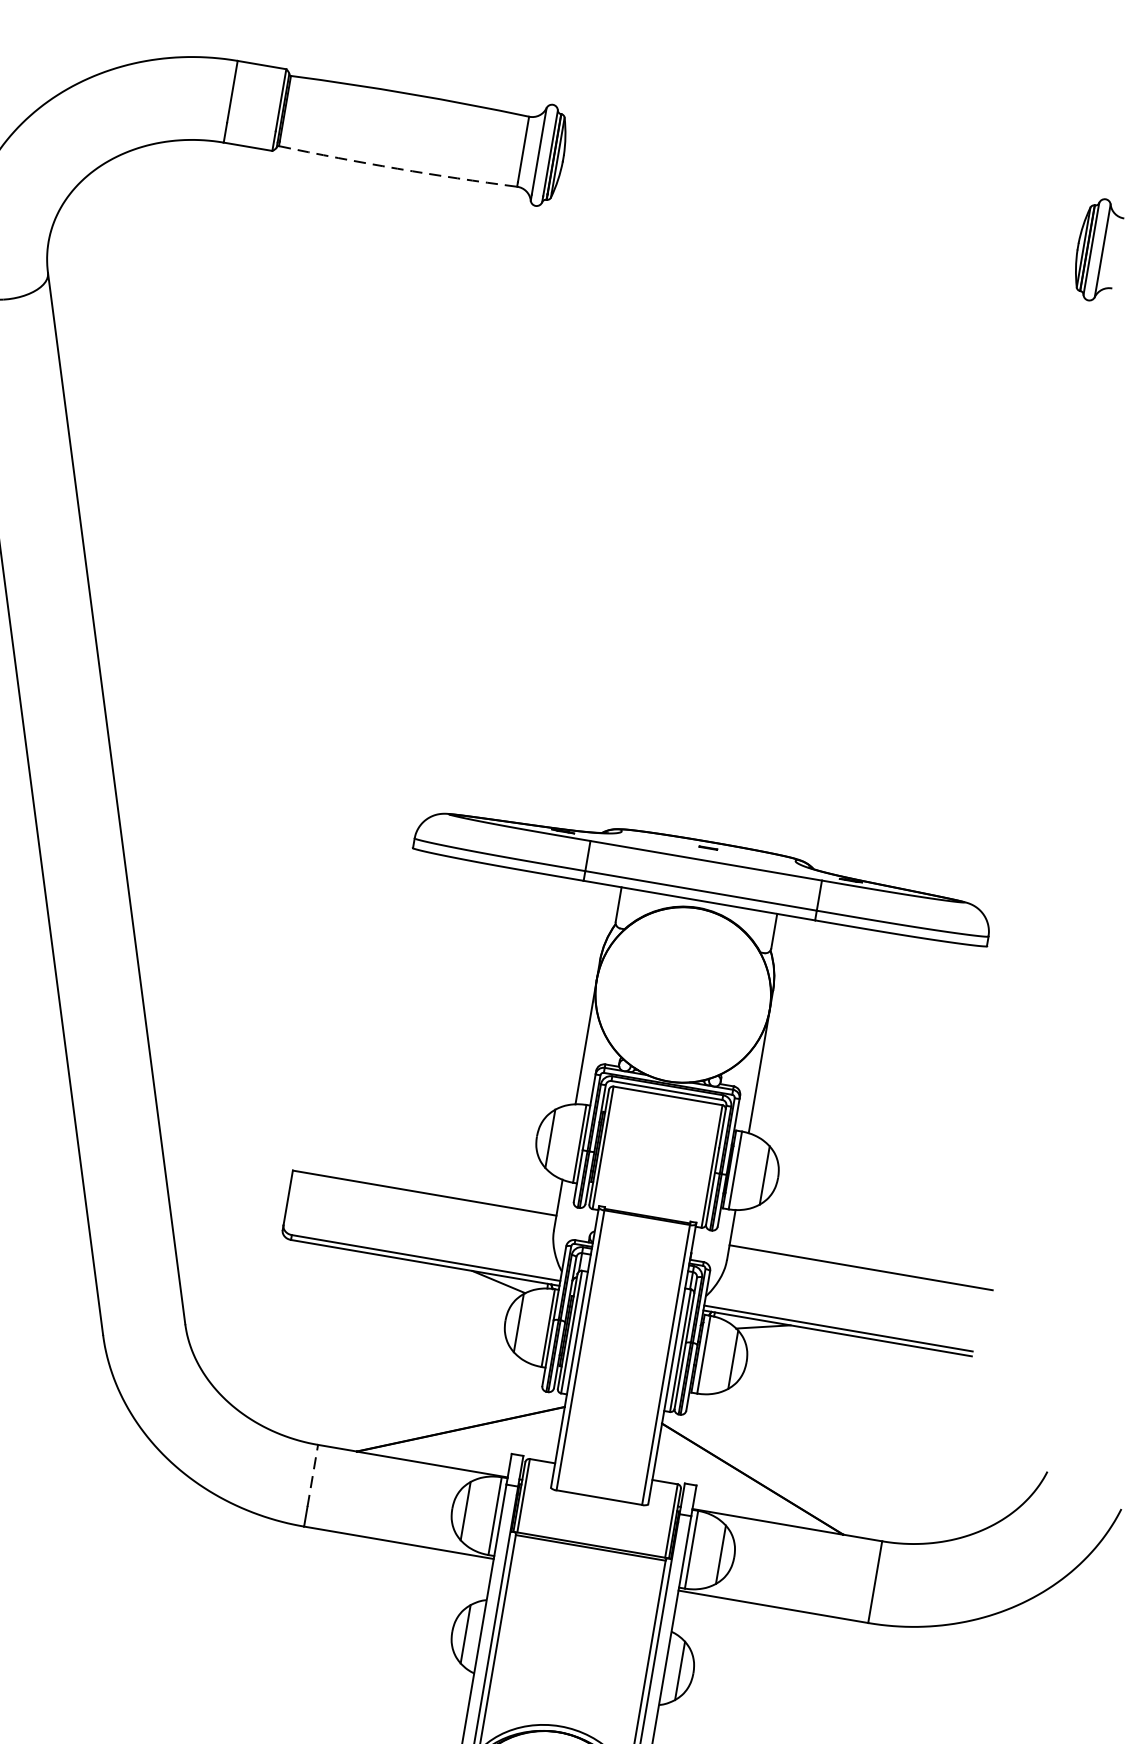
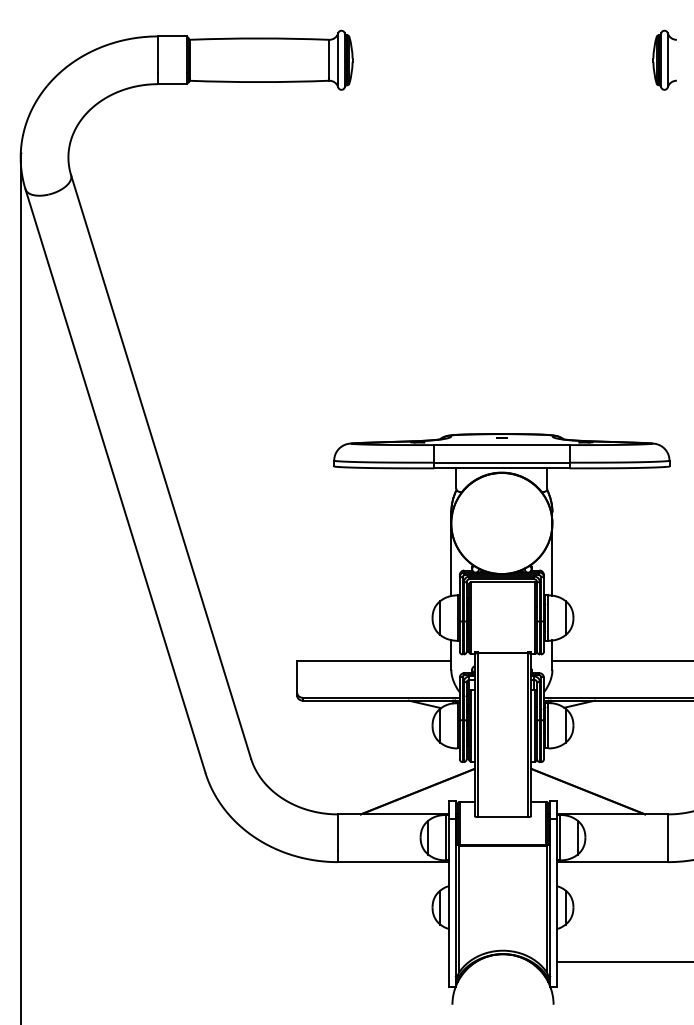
arc: (397, 169) -> (259, 82), dashed -> solid
line: (313, 1475) -> (338, 832), dashed -> solid

